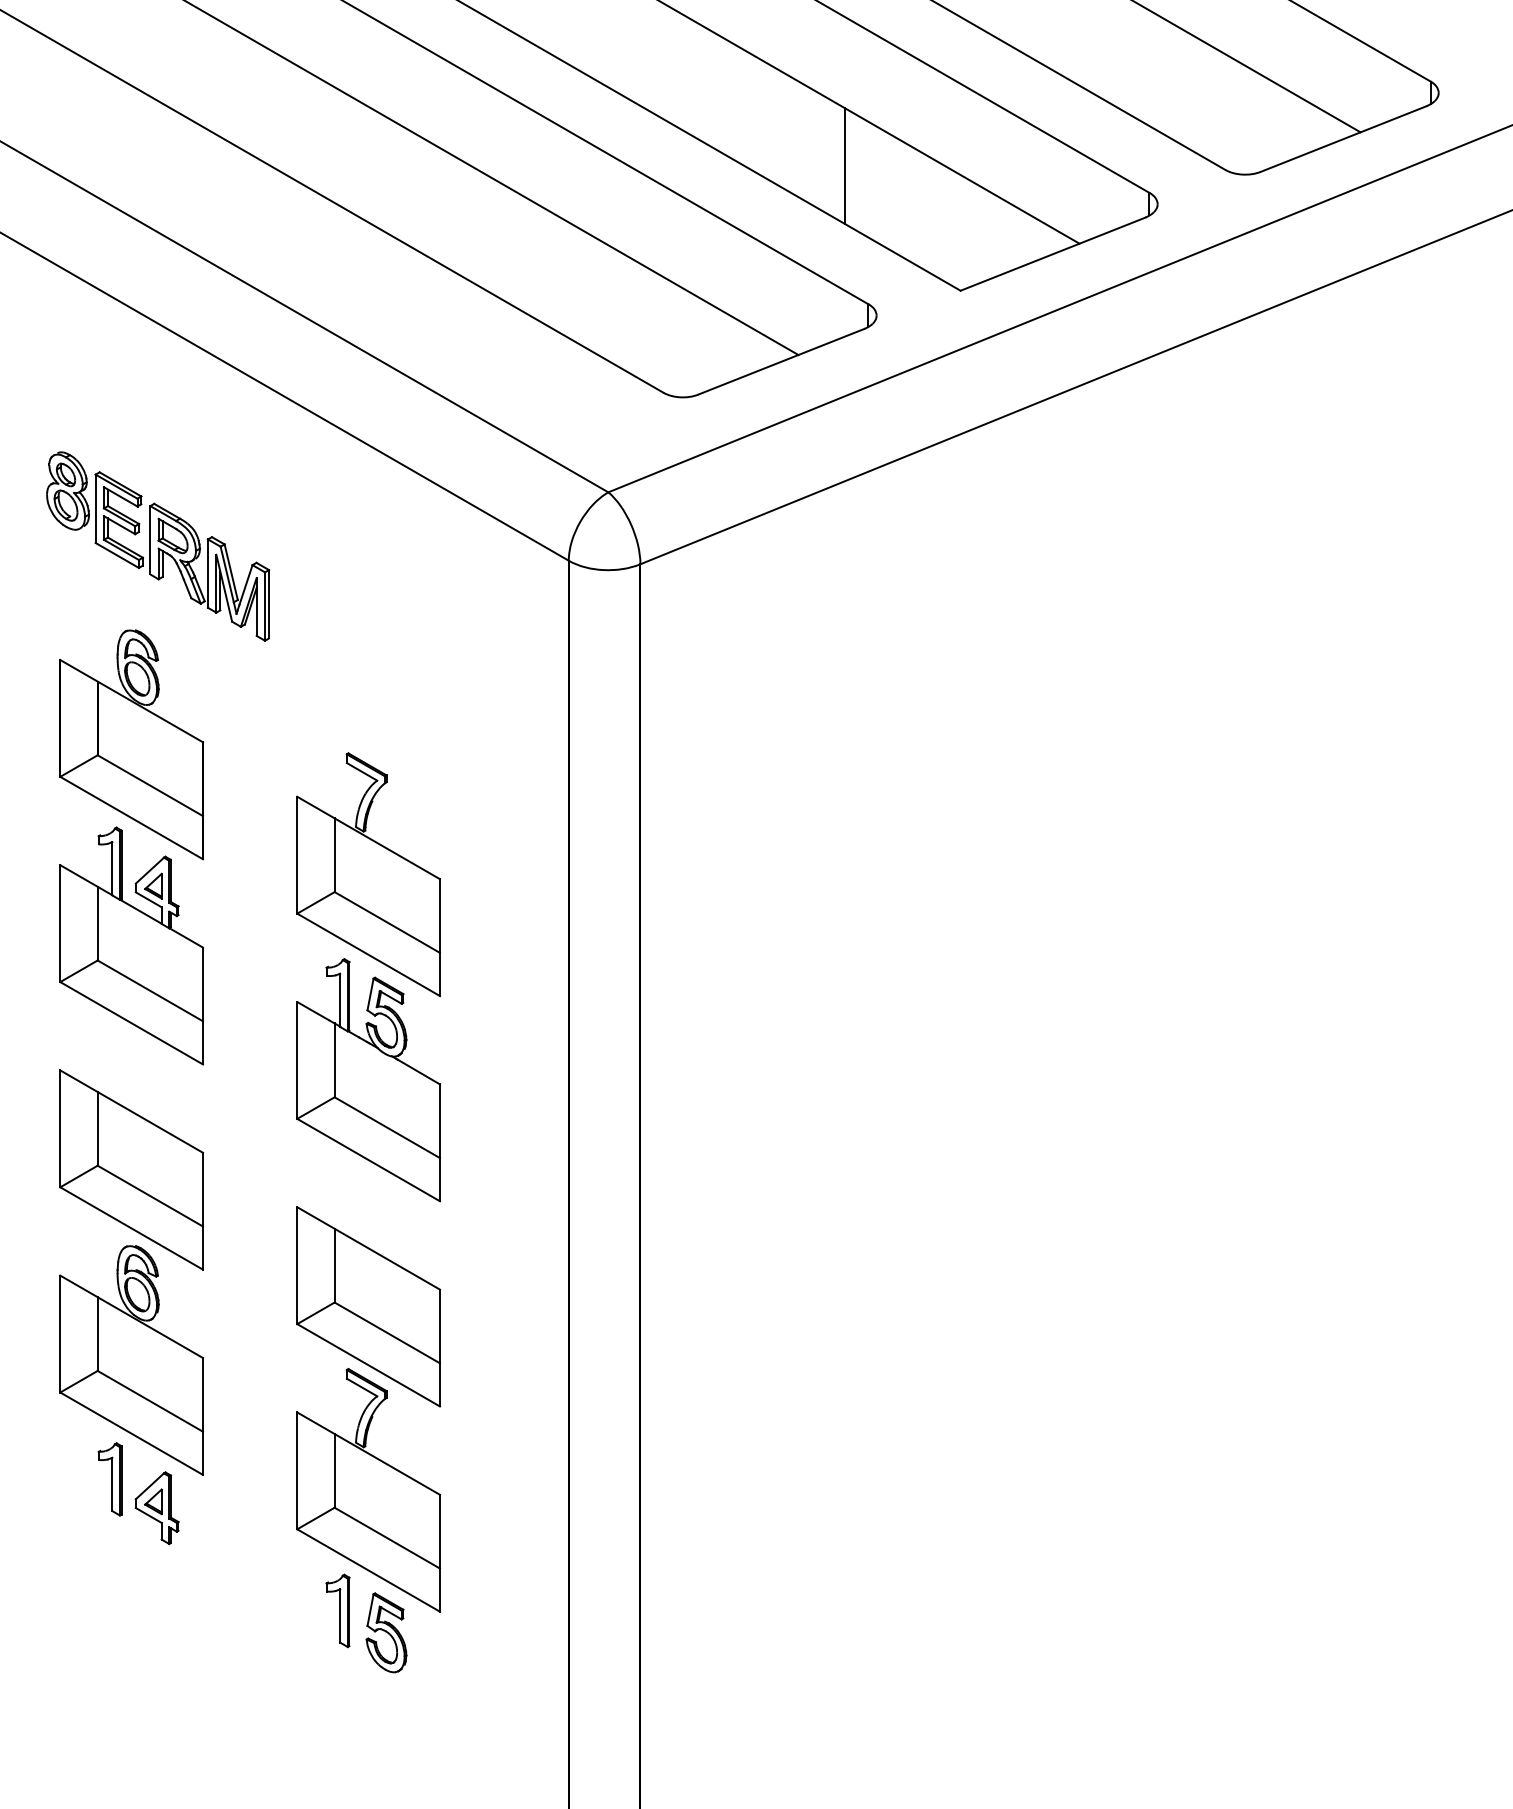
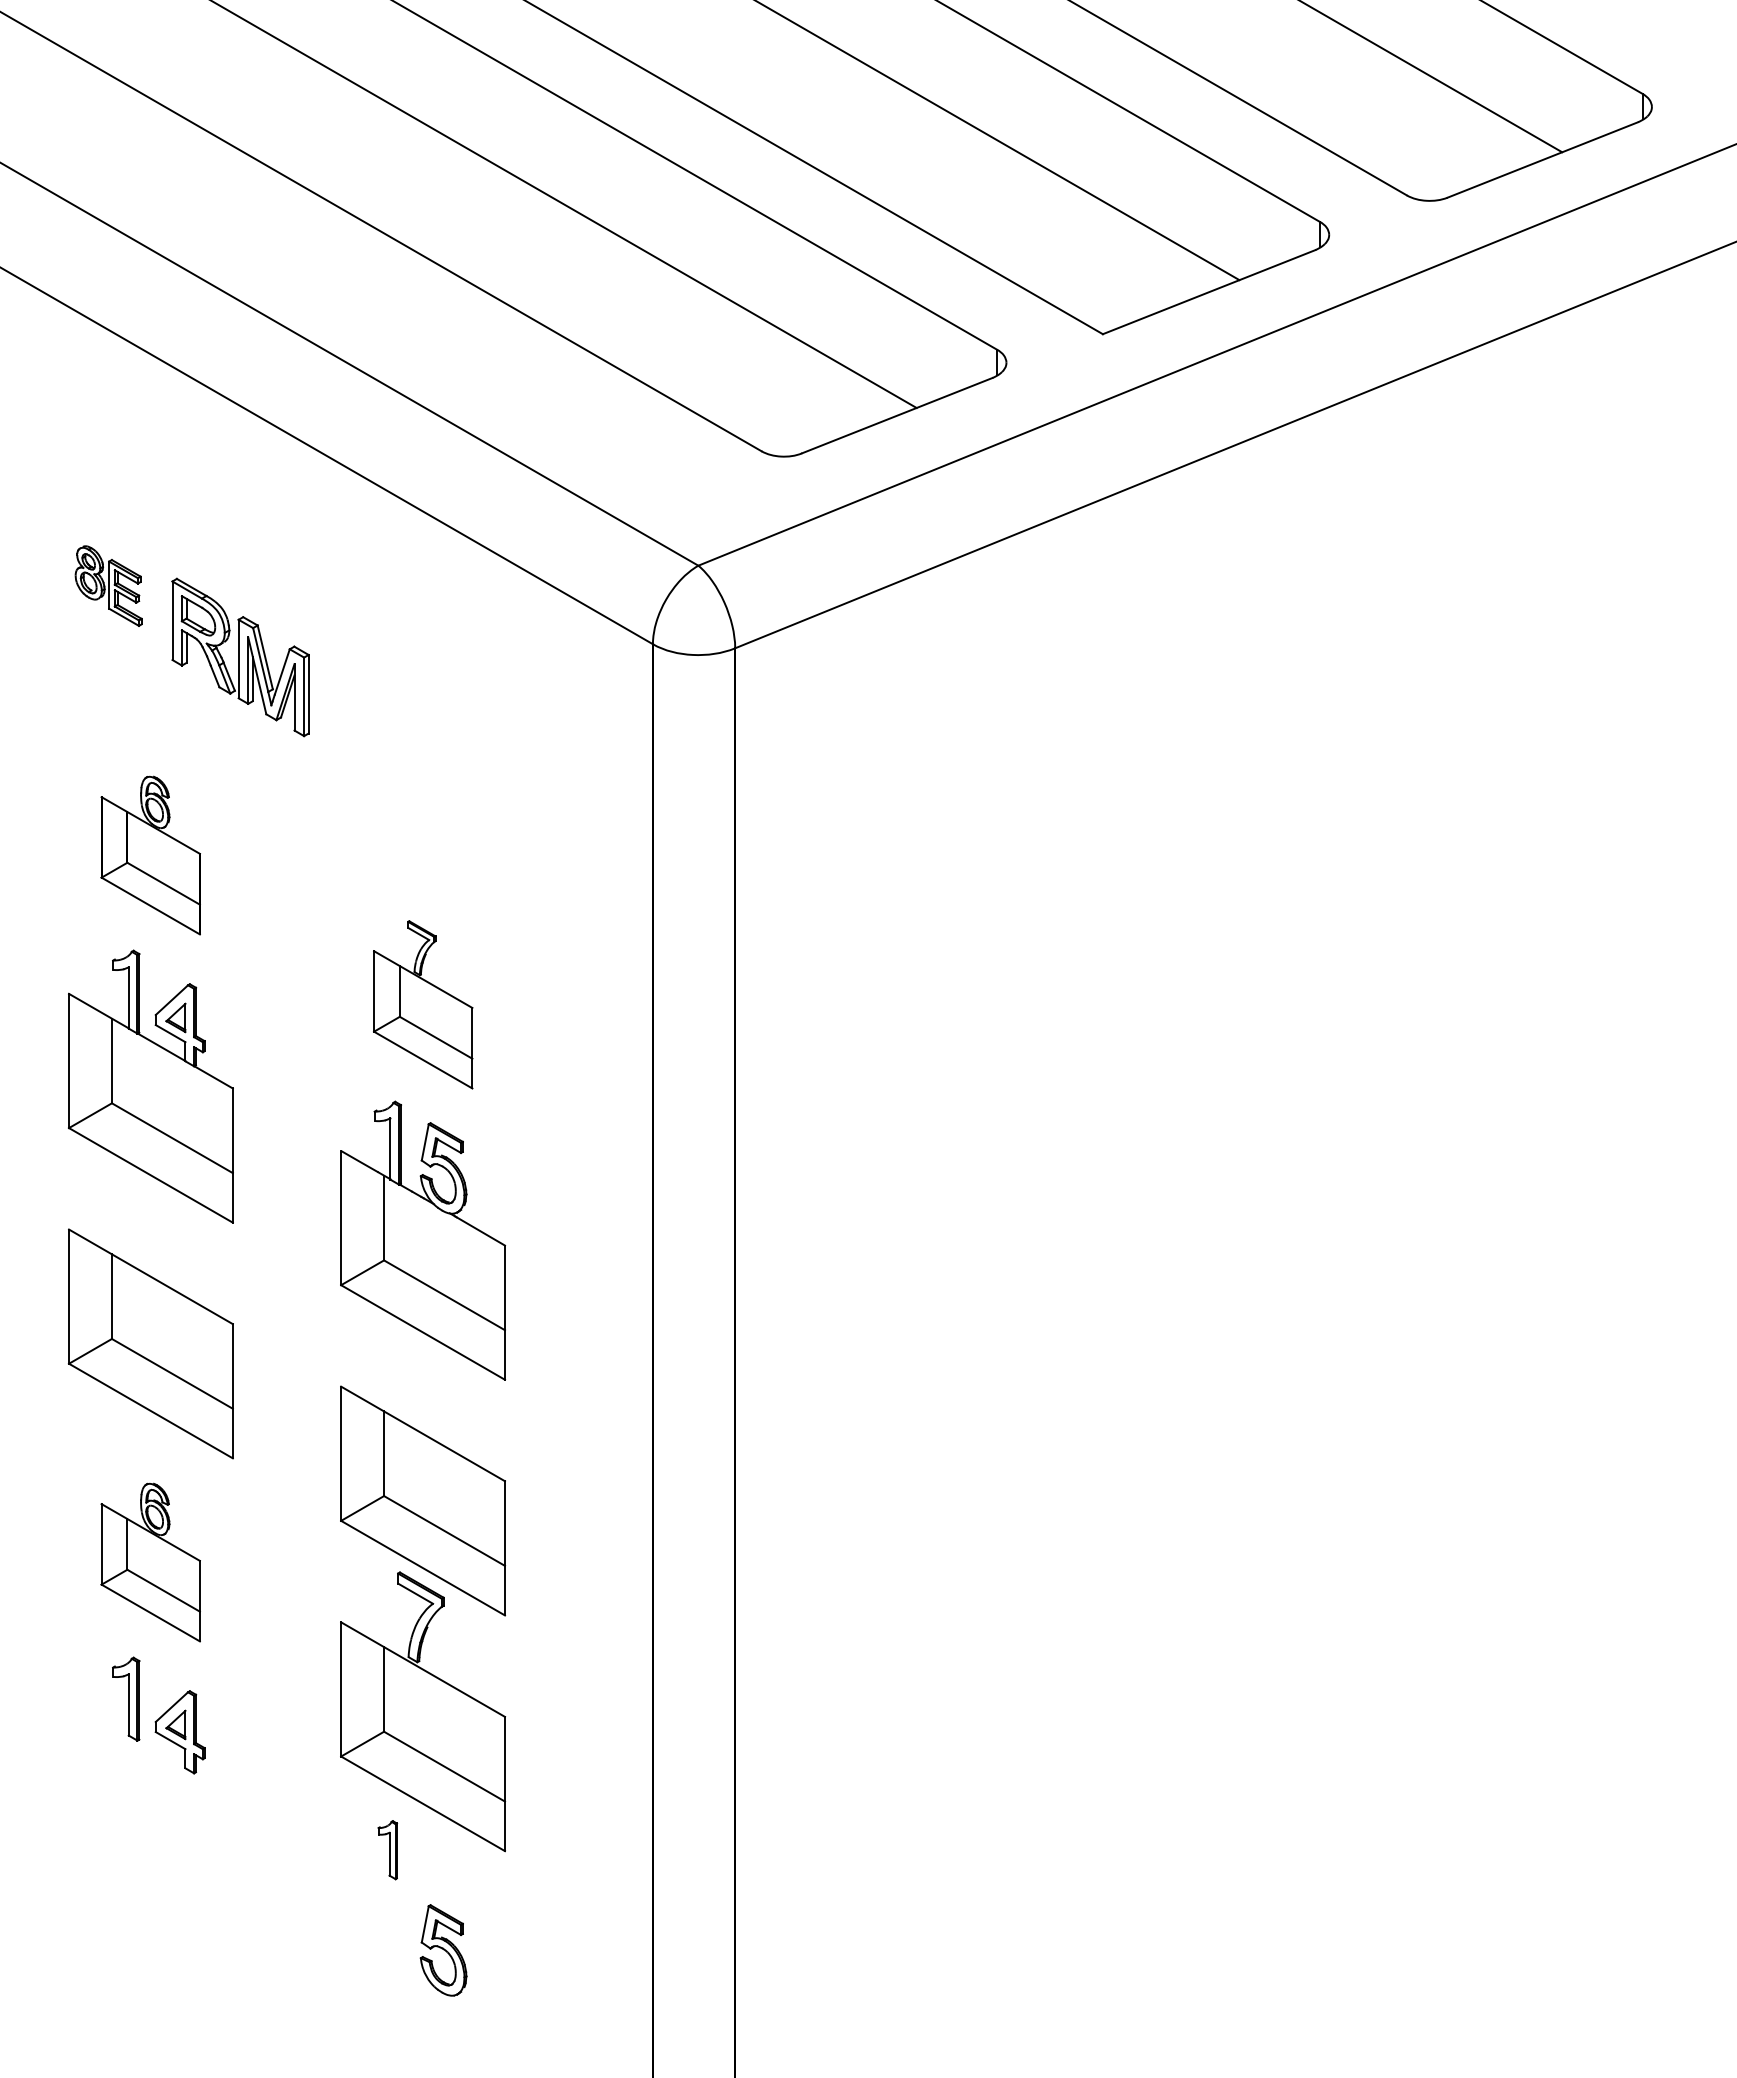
line: (845, 165) -> (970, 190), removed
part: (94, 509) -> (108, 585), size x0.6
part: (131, 744) -> (150, 855), size x0.6
part: (368, 874) -> (423, 1004), size x0.6
part: (131, 1360) -> (150, 1562), size x0.6
part: (337, 1610) -> (387, 1849), size x0.7
part: (386, 1632) -> (443, 1950), moved

